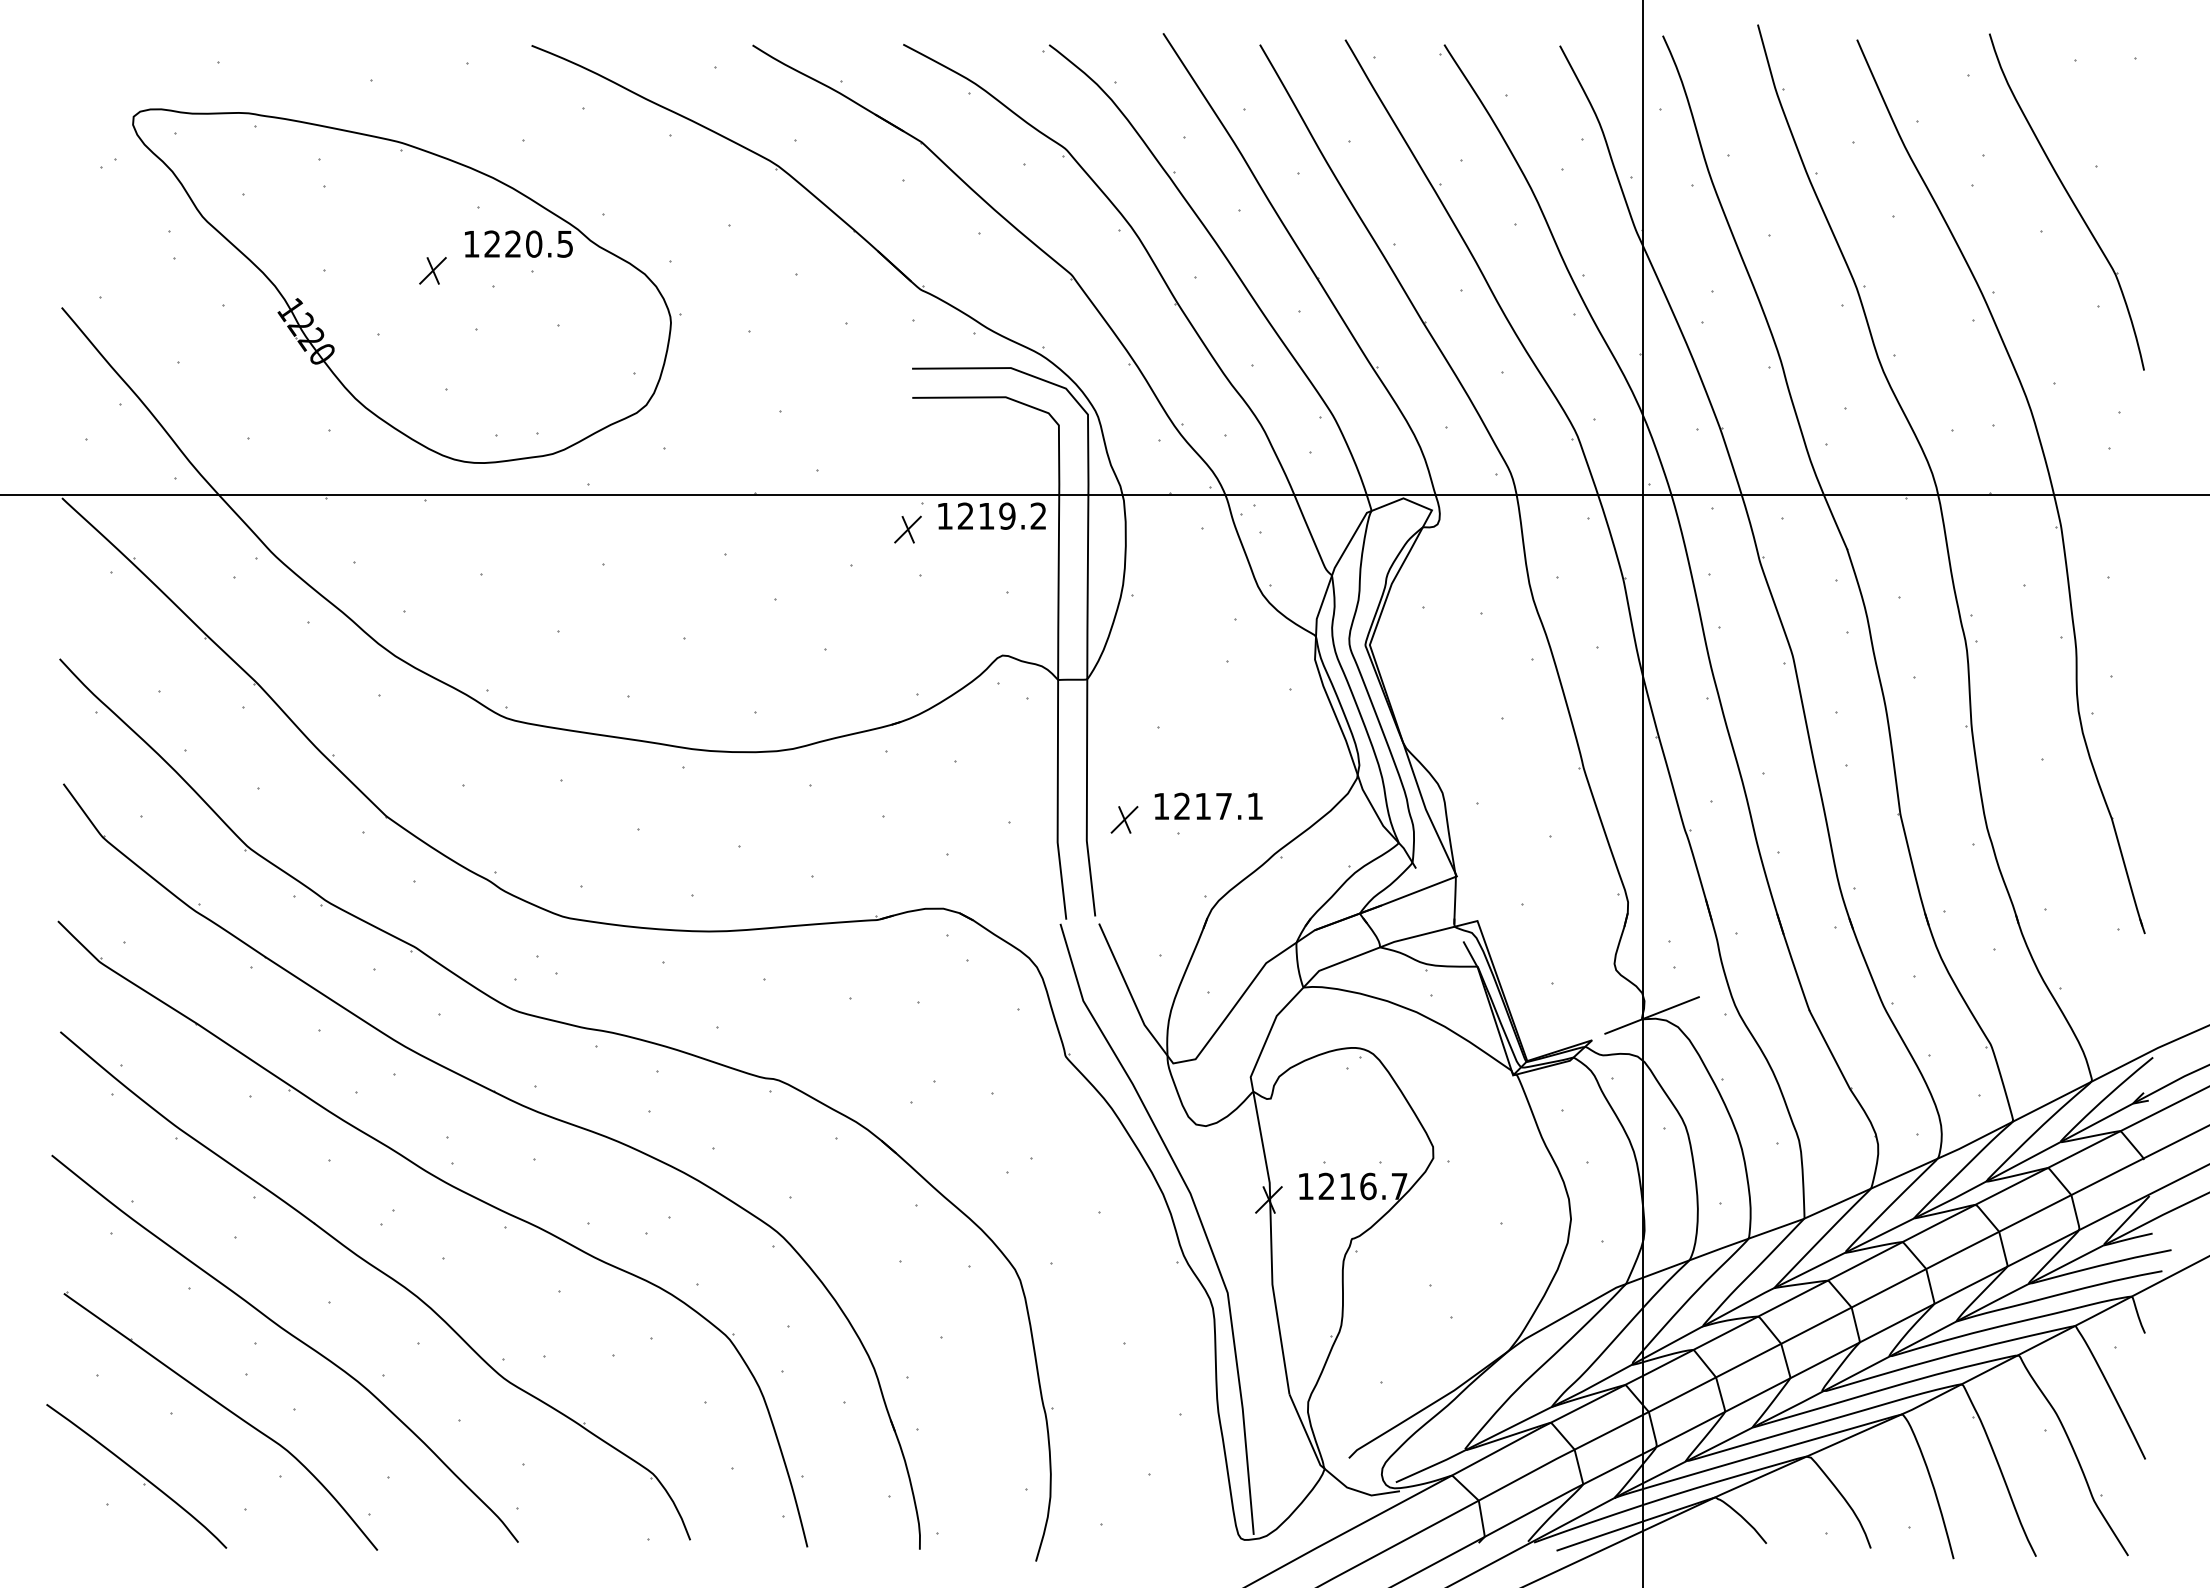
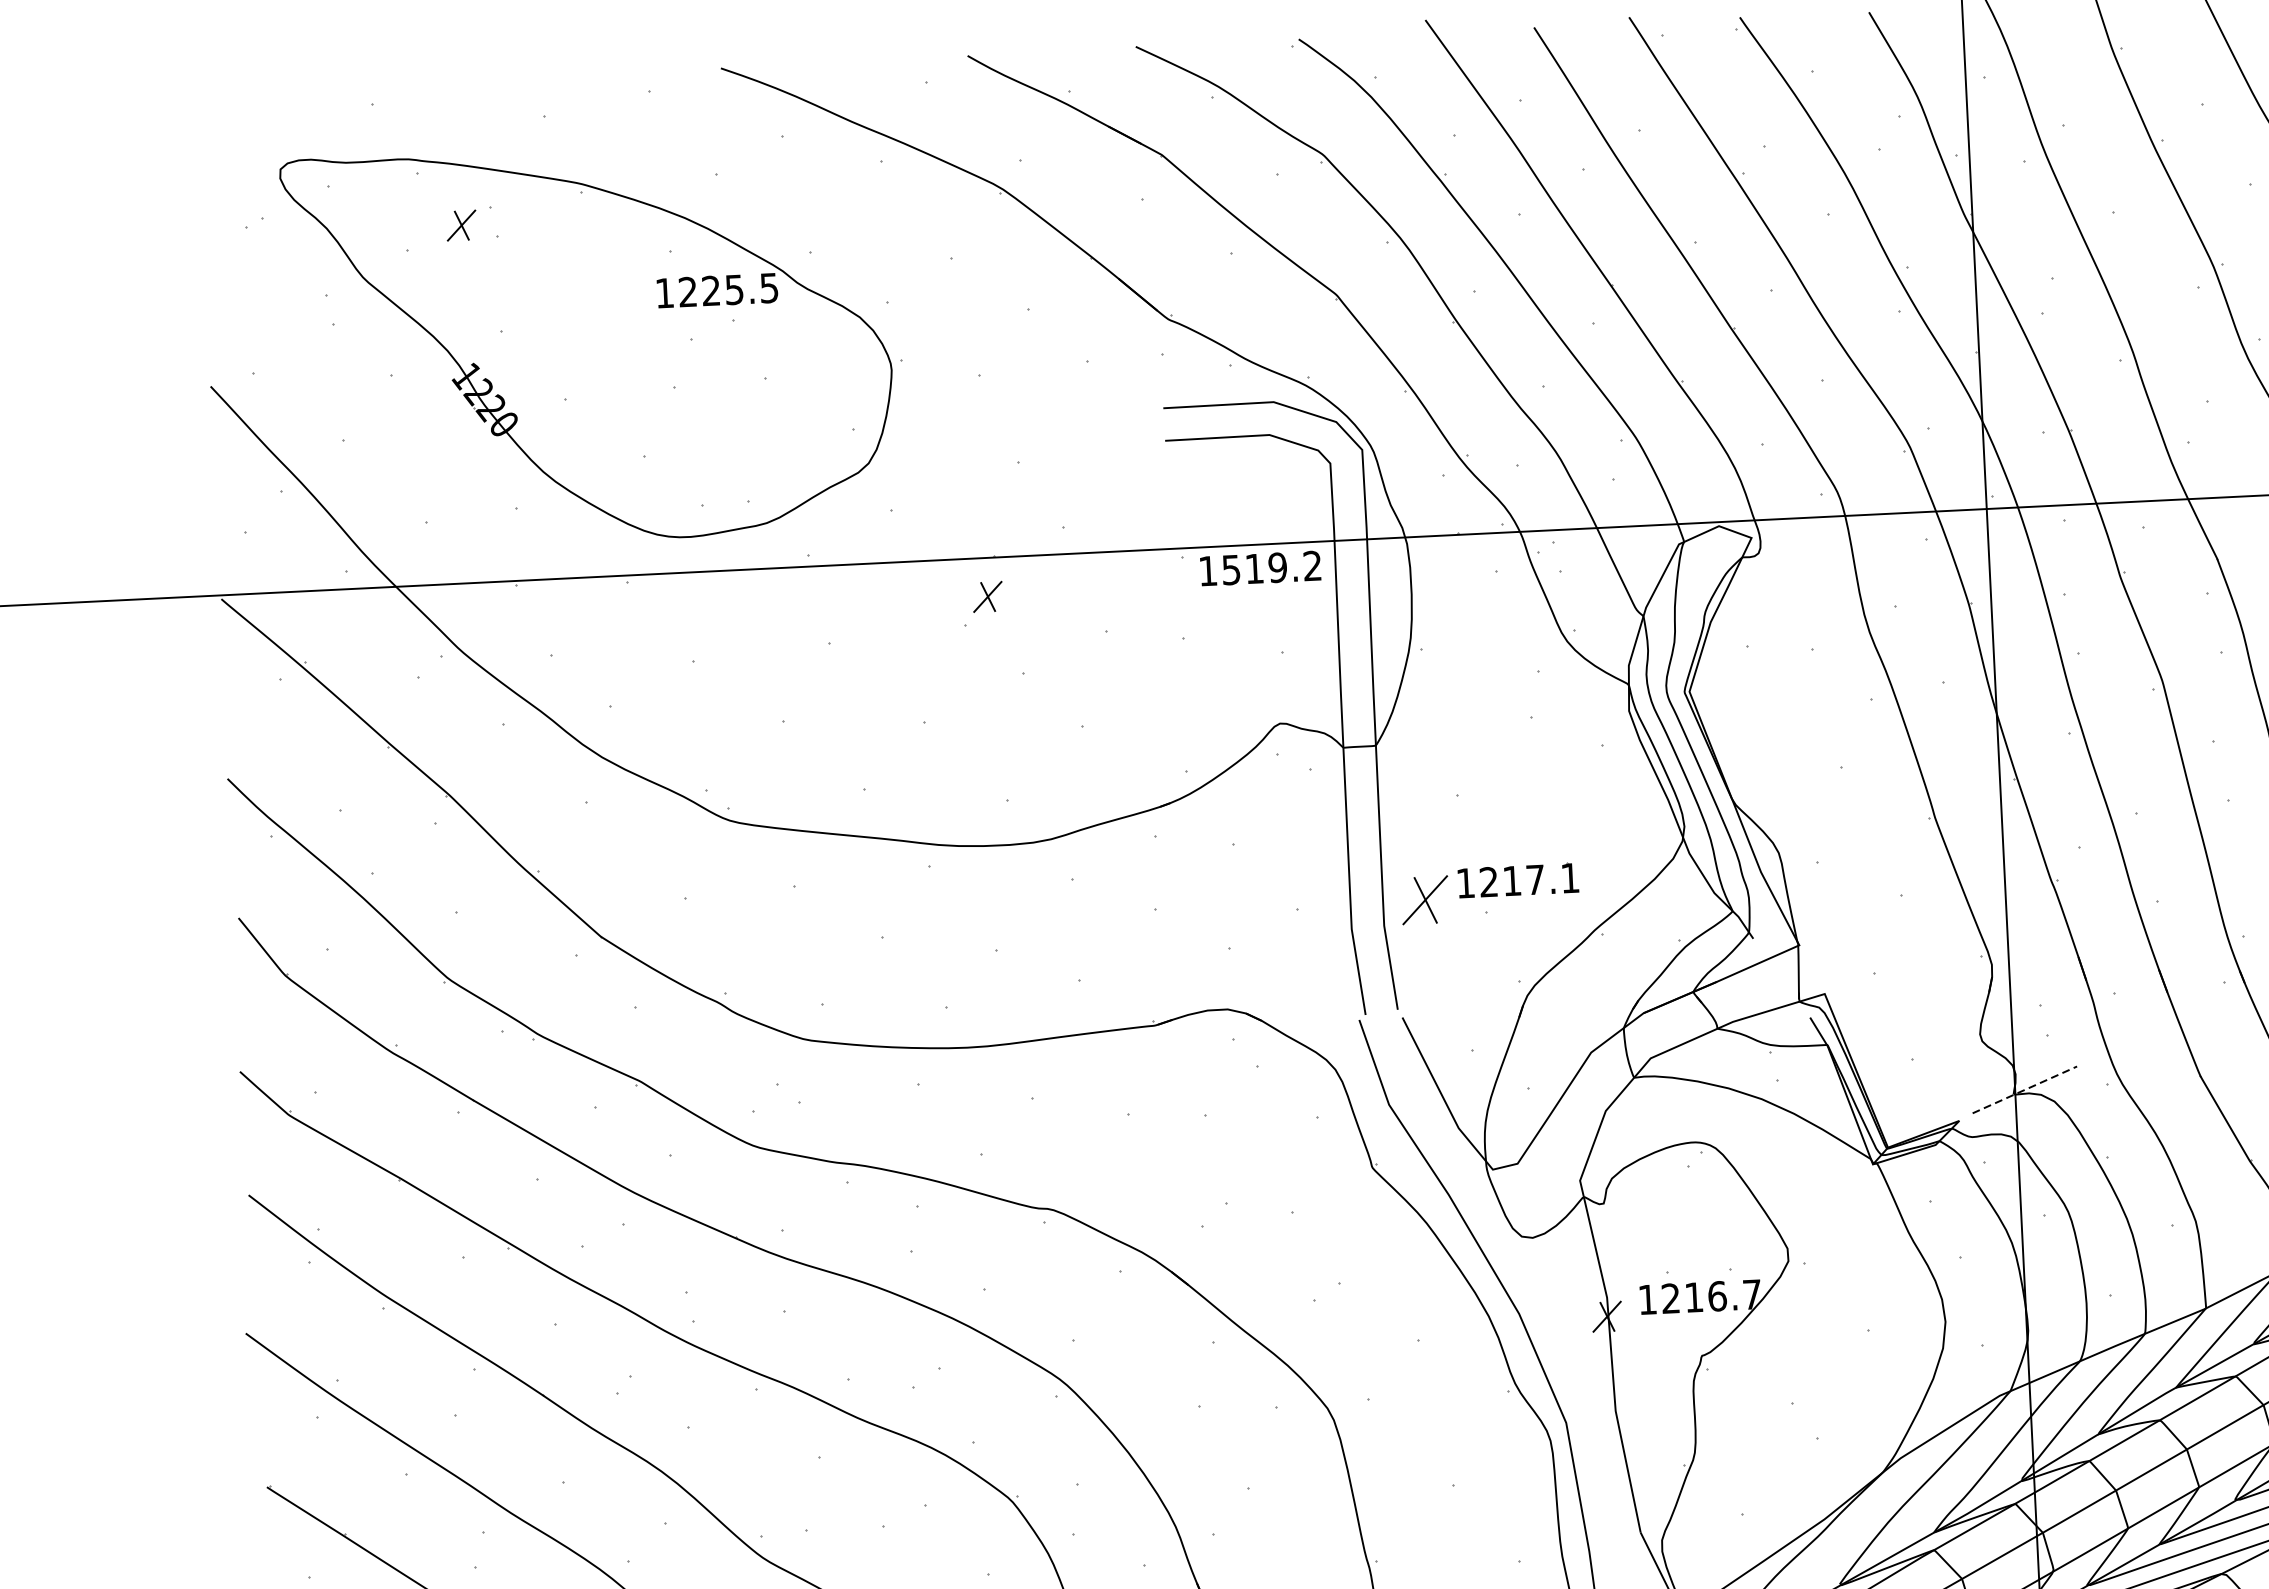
text: (534, 243) -> (734, 289), 1220.5 -> 1225.5
part: (432, 270) -> (461, 225), moved
text: (965, 515) -> (1231, 569), 1219.2 -> 1519.2
part: (907, 529) -> (987, 596), moved
part: (1124, 819) -> (1425, 899), size x1.6
line: (1652, 1015) -> (2025, 1089), solid -> dashed

